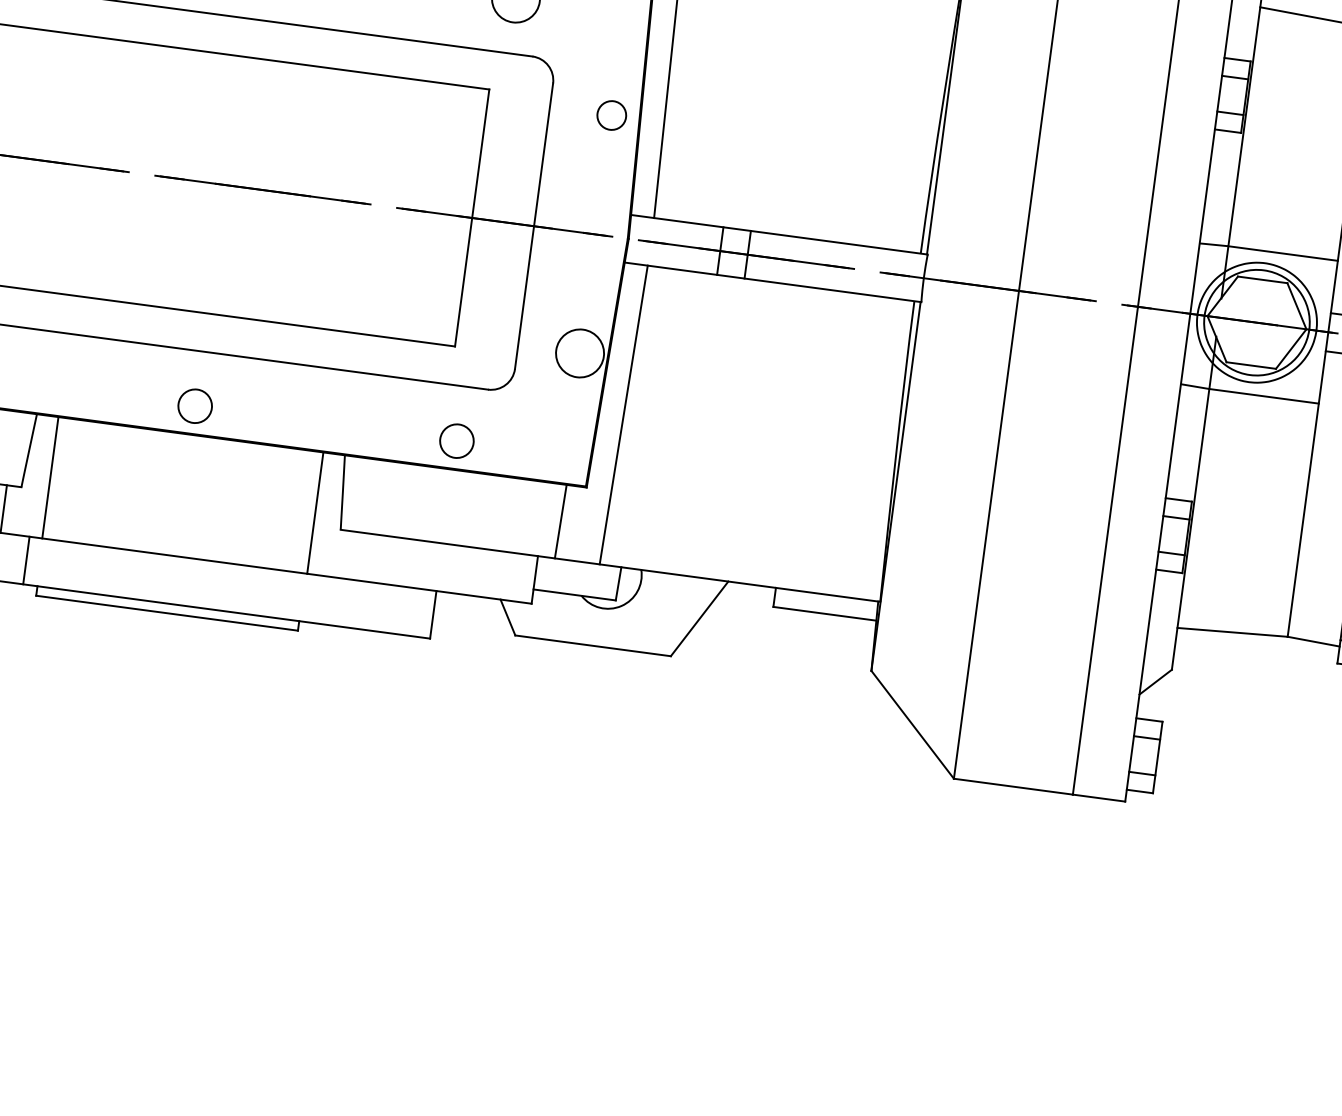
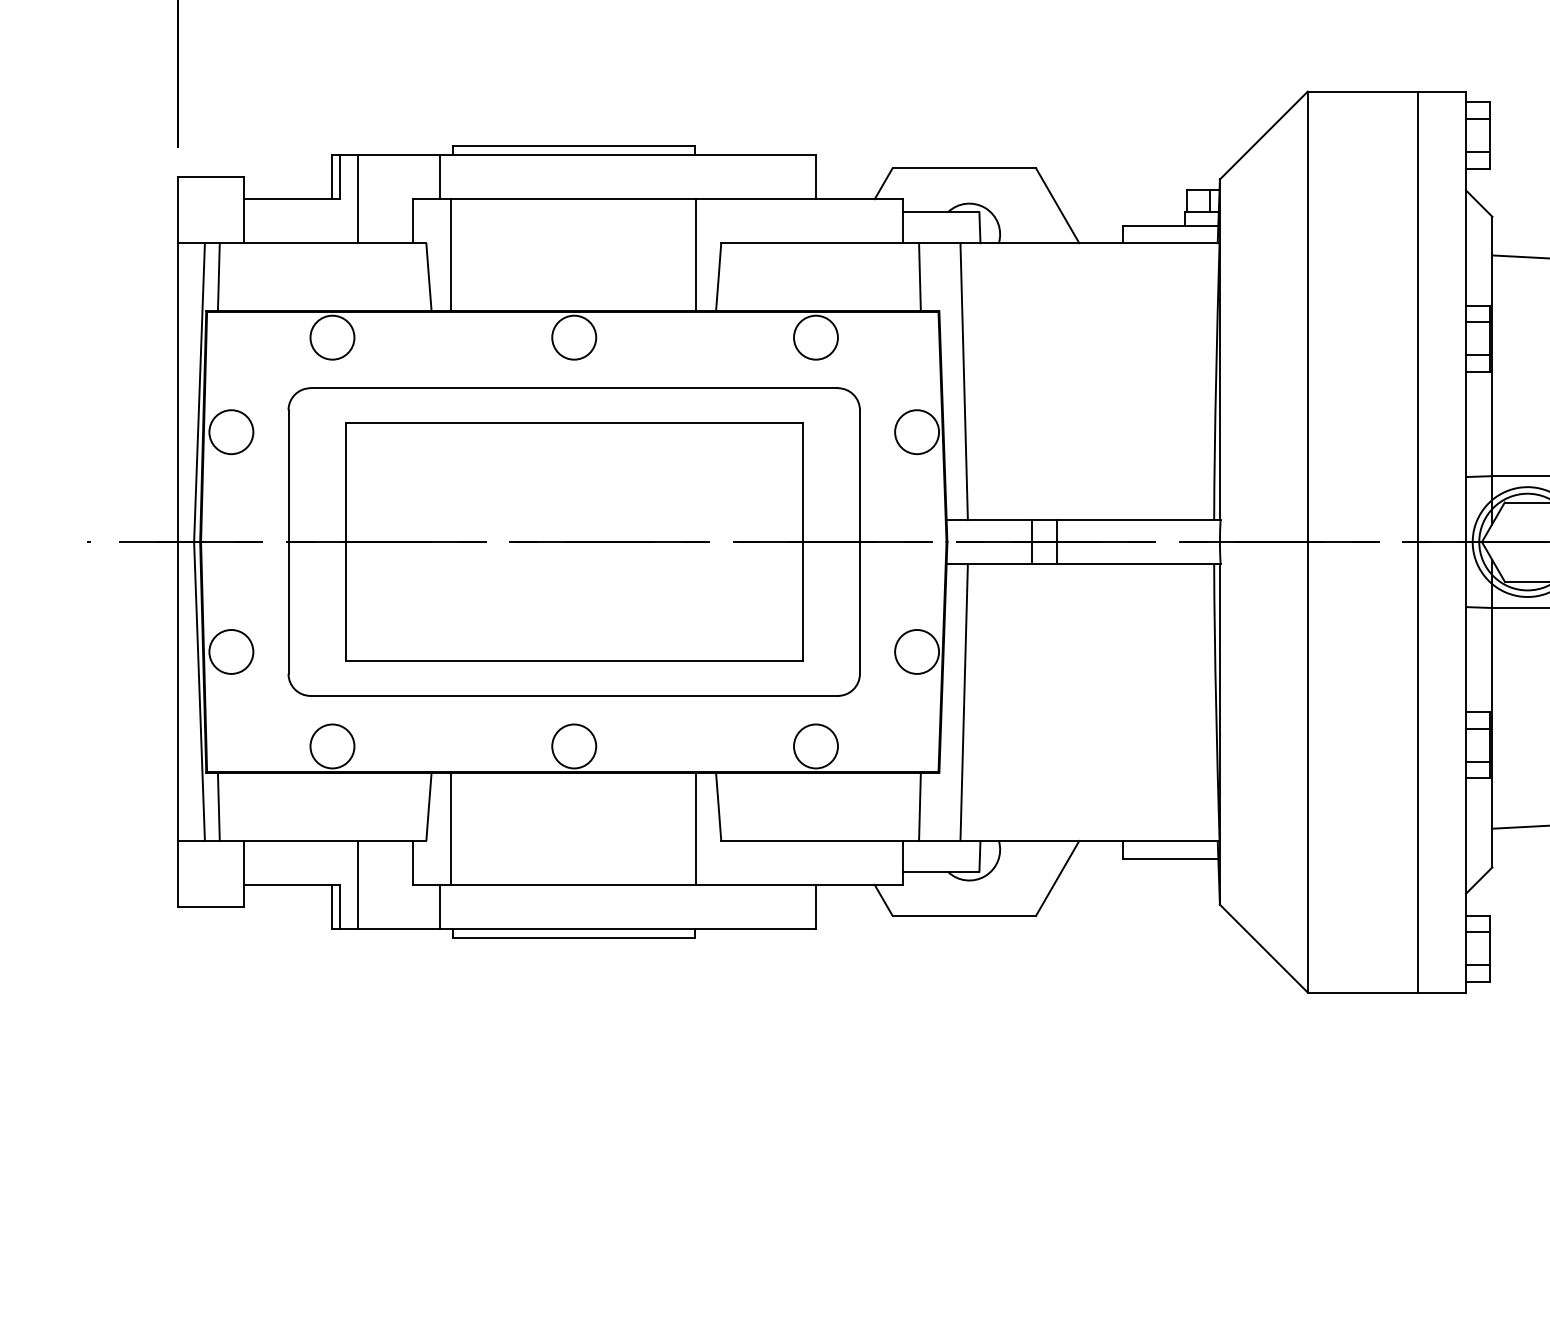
circle: (612, 115) -> (917, 432), size x1.67
circle: (195, 406) -> (574, 746), size x1.43
circle: (456, 441) -> (815, 746), size x1.43

